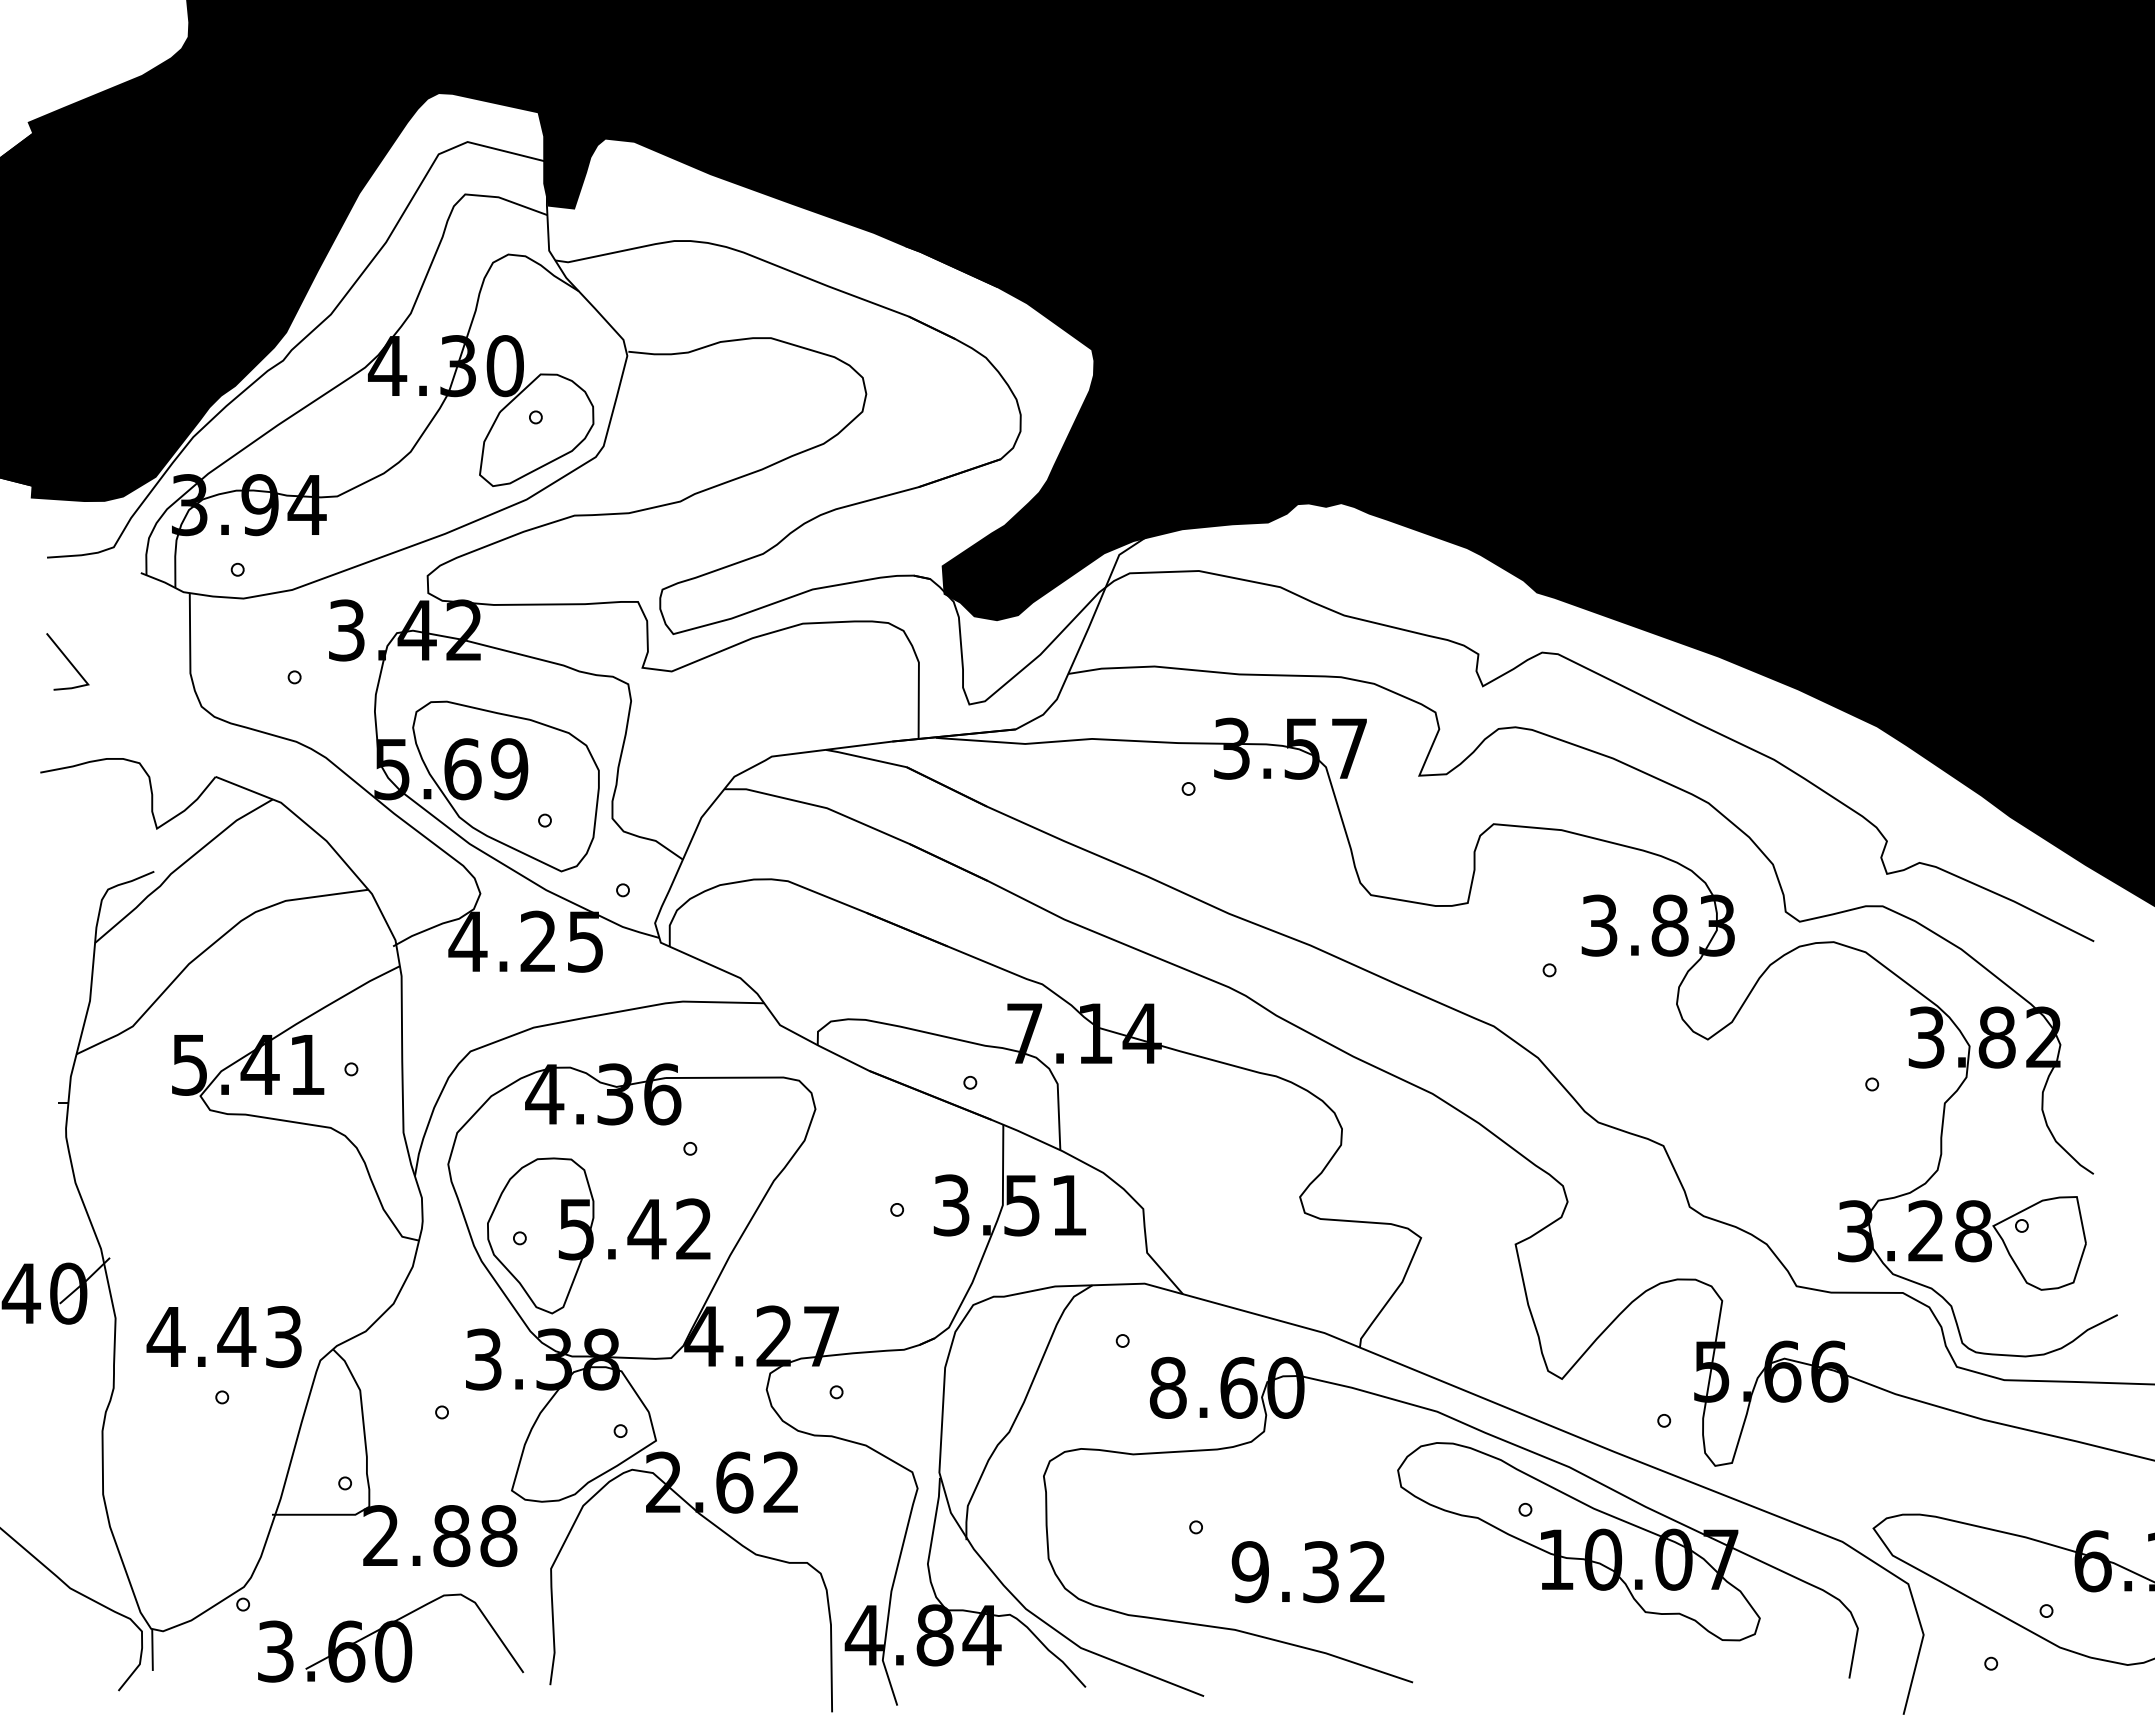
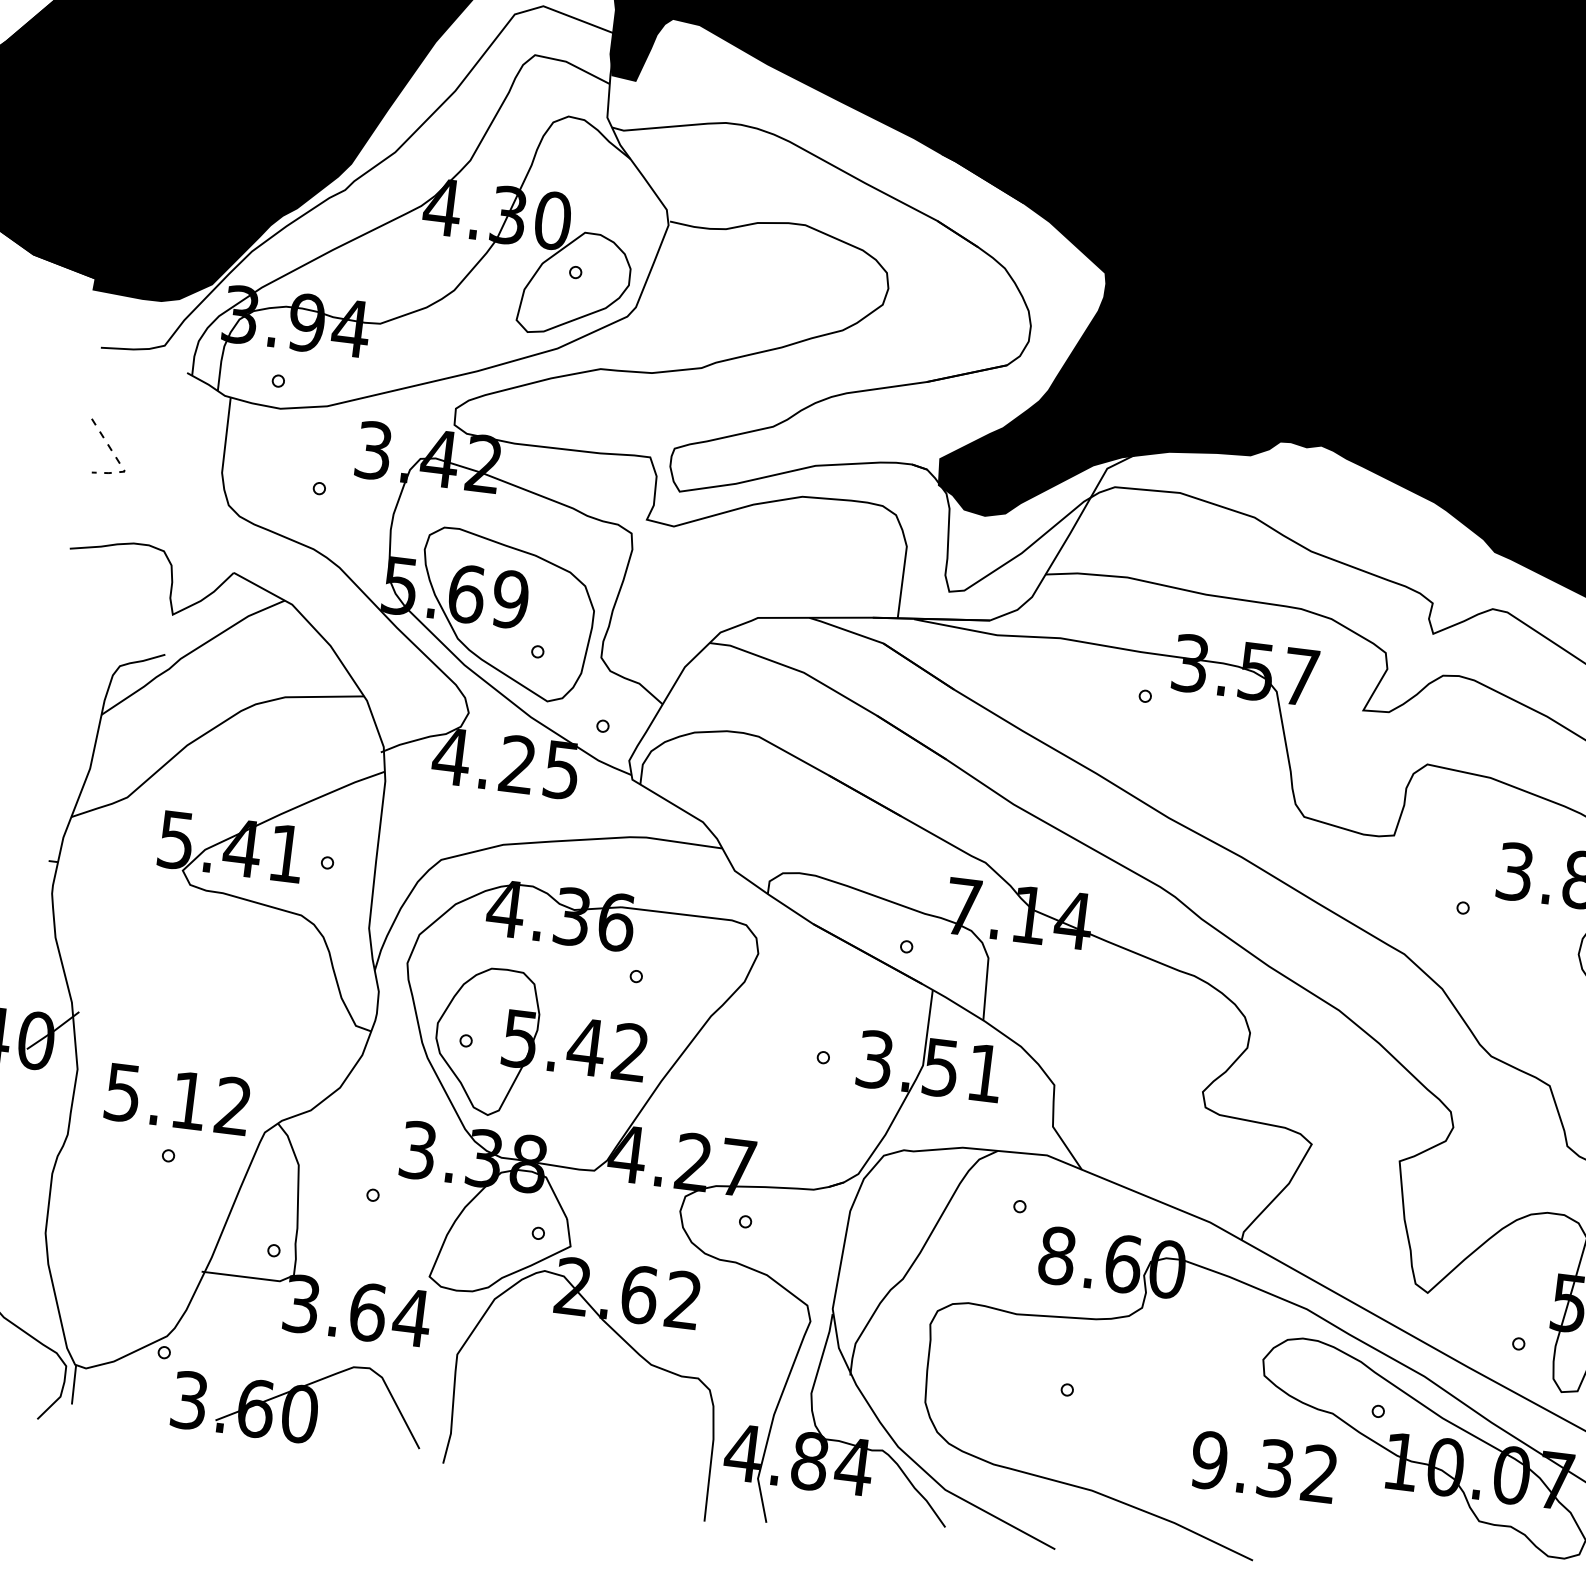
line: (80, 674) -> (118, 461), solid -> dashed
text: (223, 1337) -> (176, 1099), 4.43 -> 5.12
text: (440, 1536) -> (357, 1311), 2.88 -> 3.64
text: (1307, 1572) -> (1262, 1467), moved

